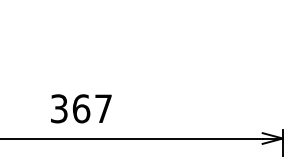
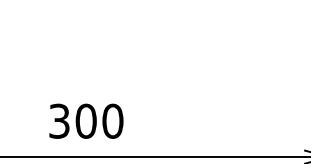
text: (92, 108) -> (99, 120), 367 -> 300

